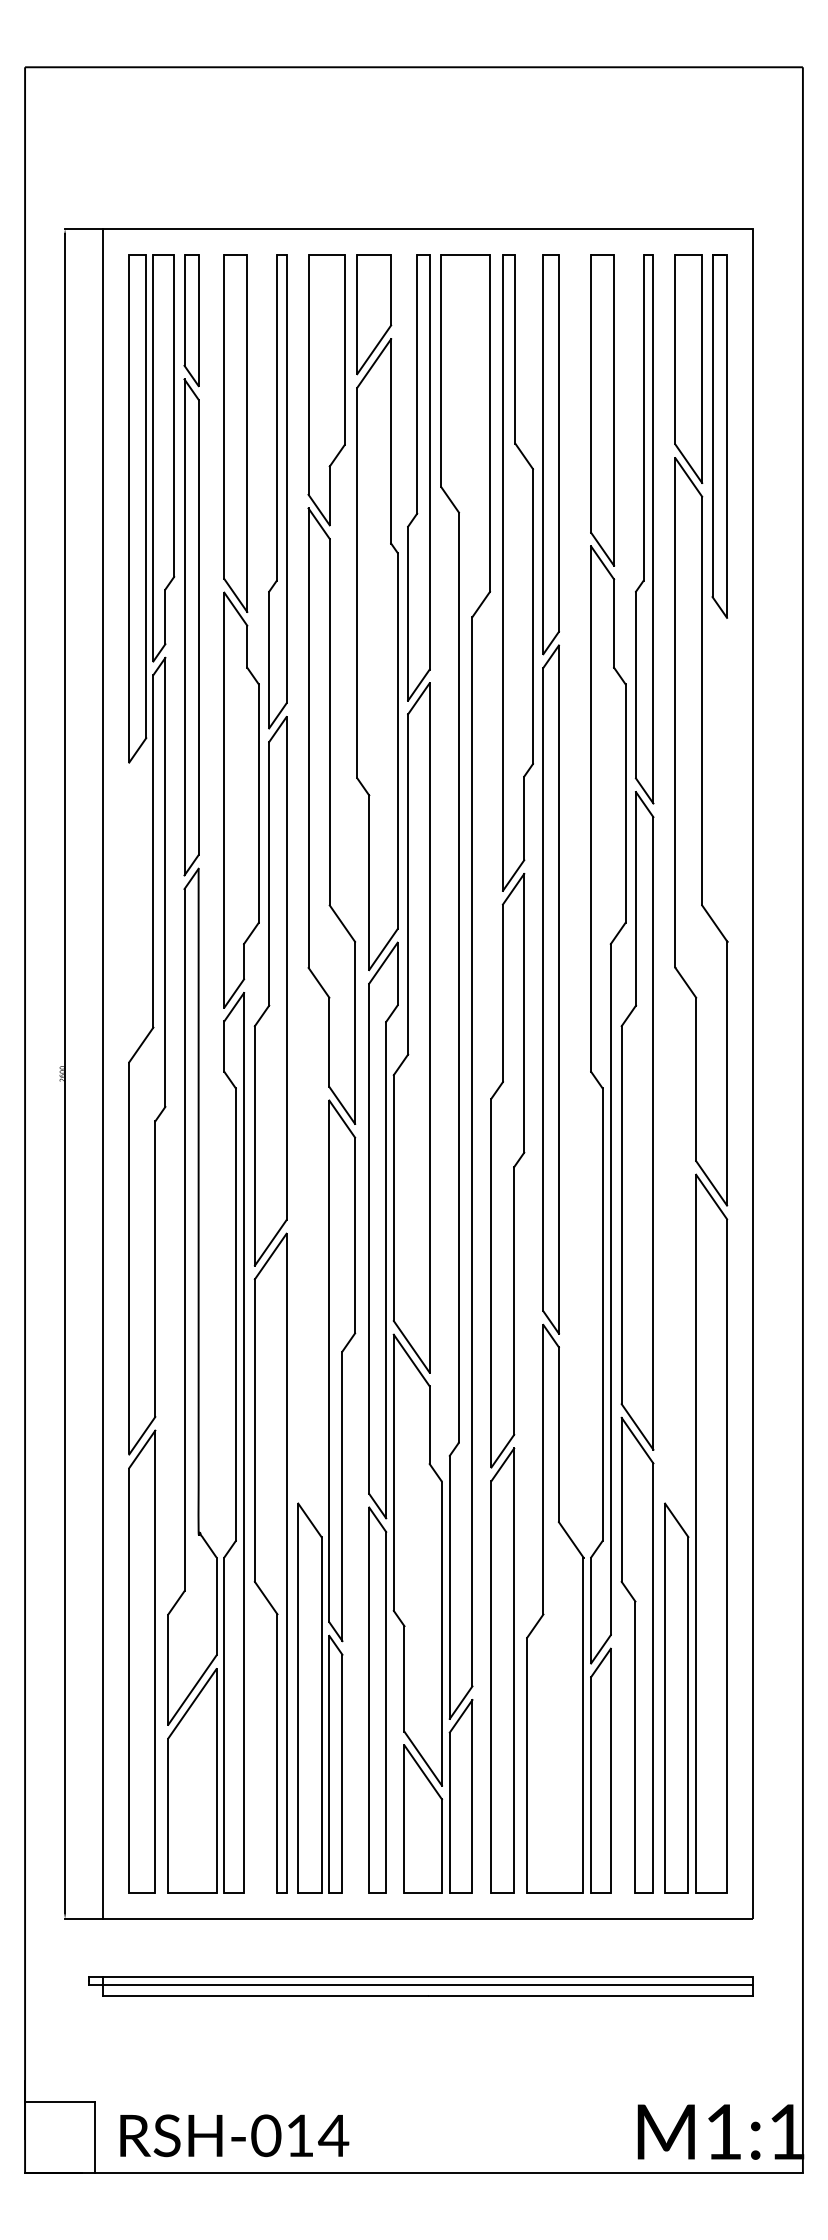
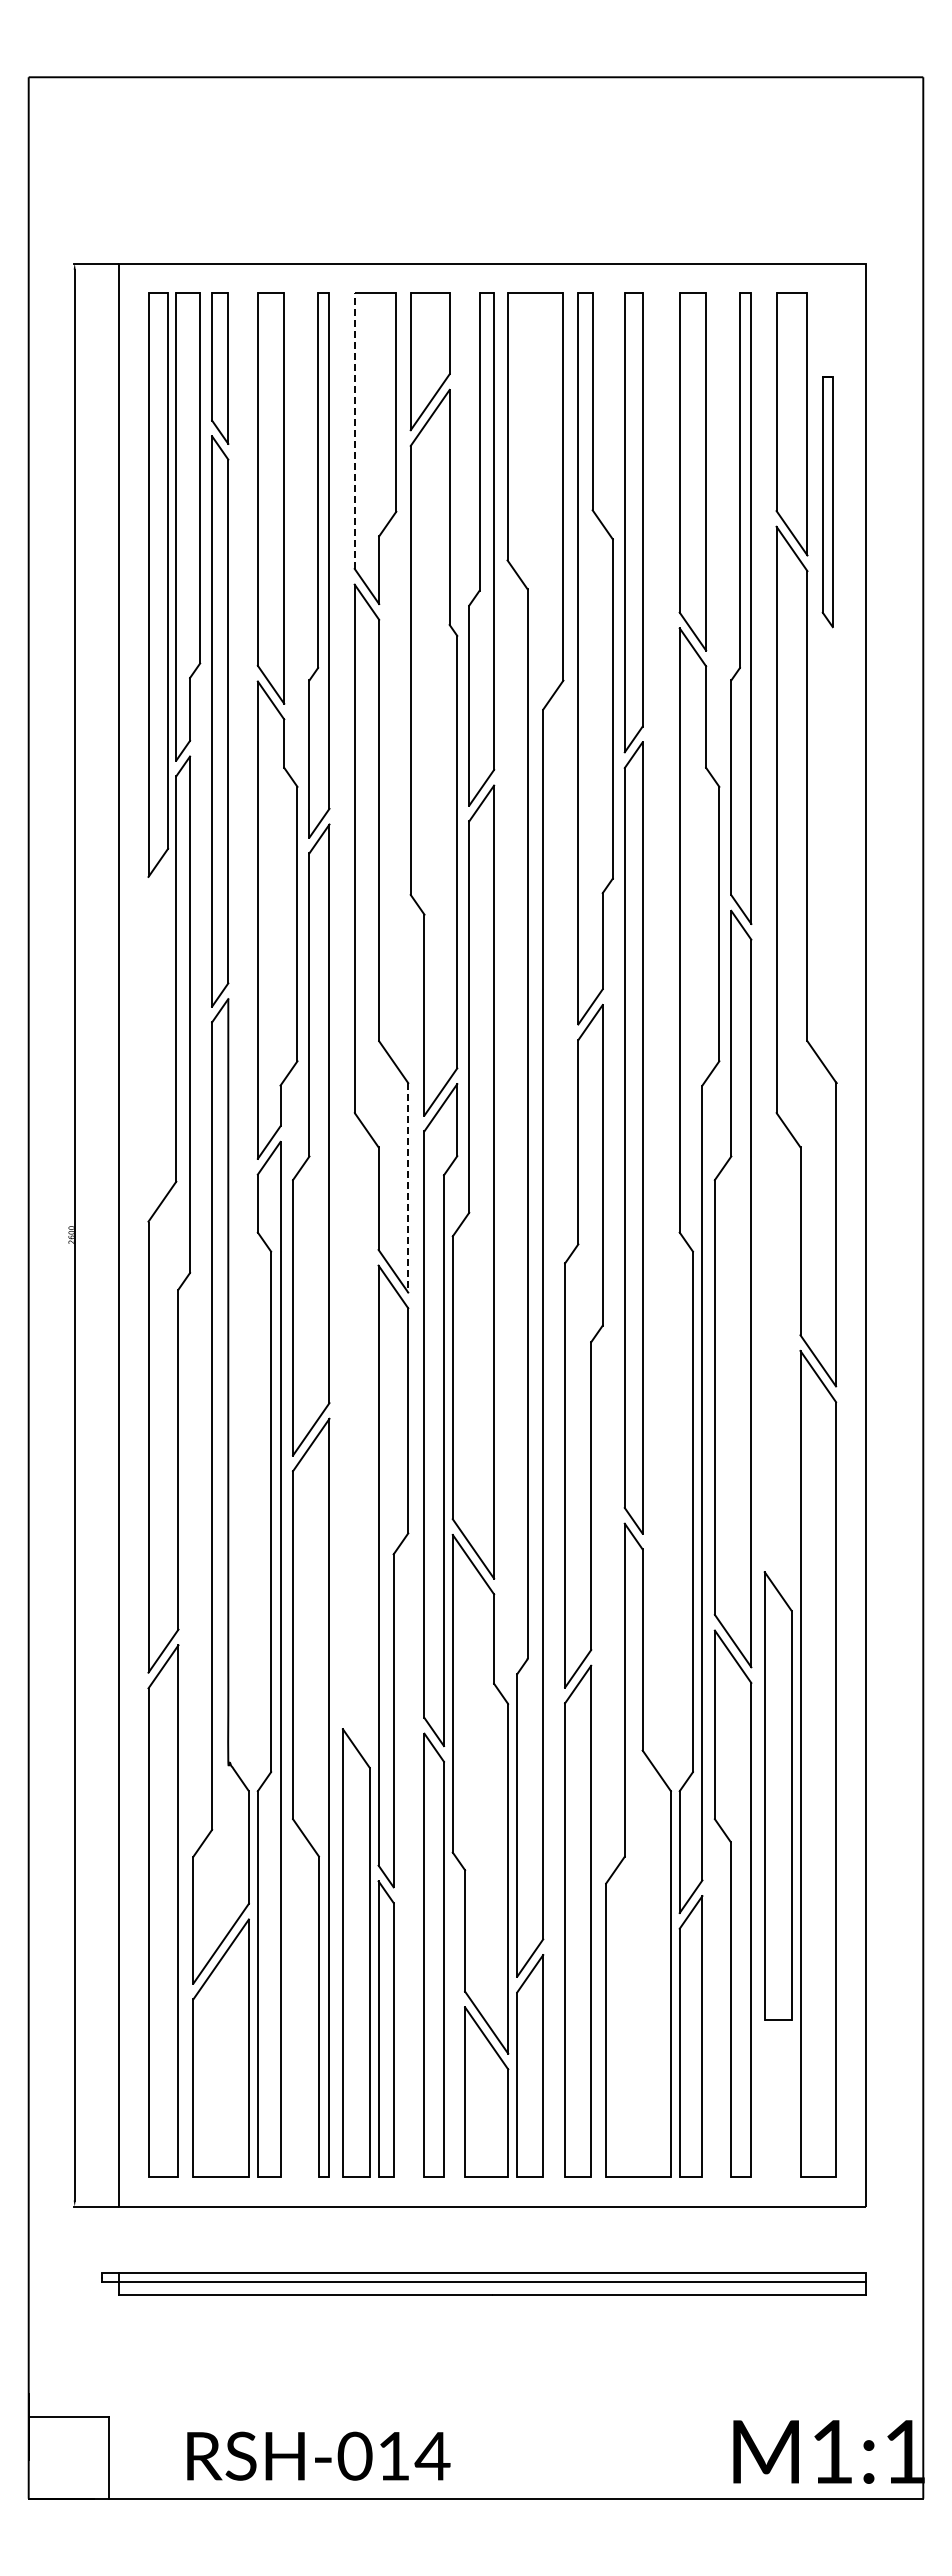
line: (308, 375) -> (354, 431), solid -> dashed
part: (719, 436) -> (827, 501), size x0.6
line: (355, 1032) -> (408, 1187), solid -> dashed
part: (676, 1697) -> (777, 1795), moved
text: (234, 2135) -> (318, 2455), moved

